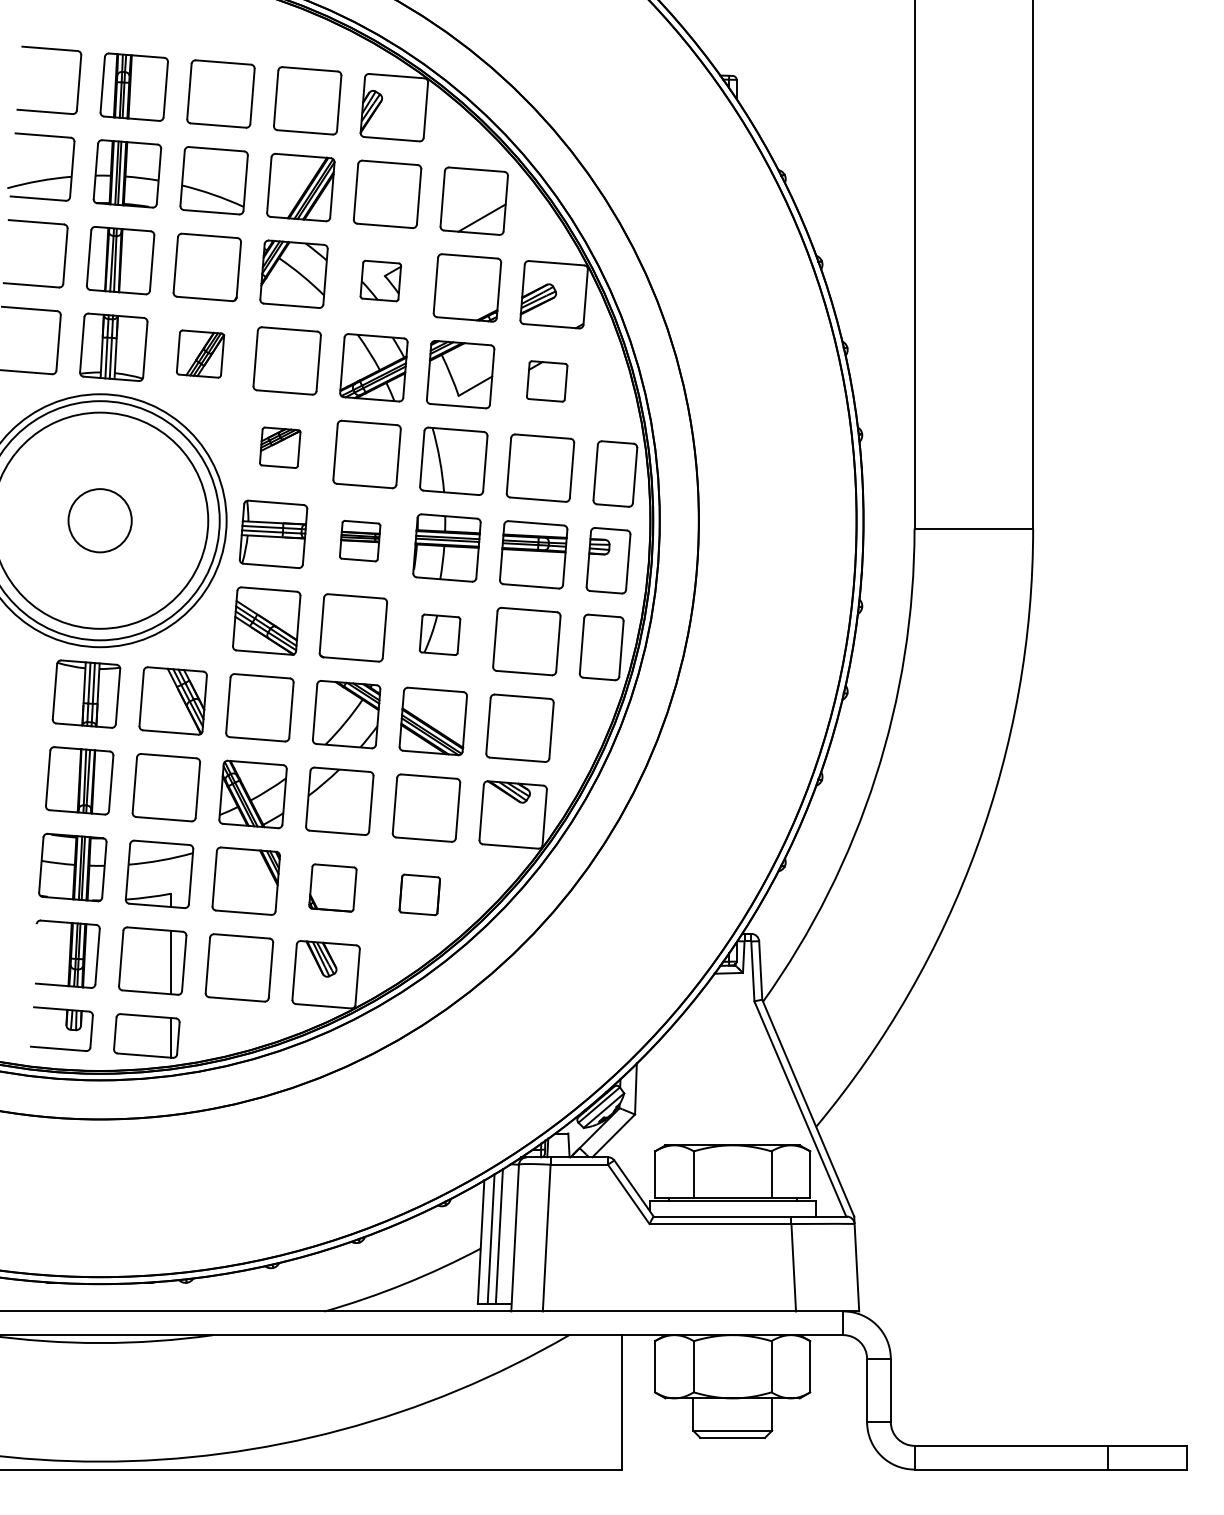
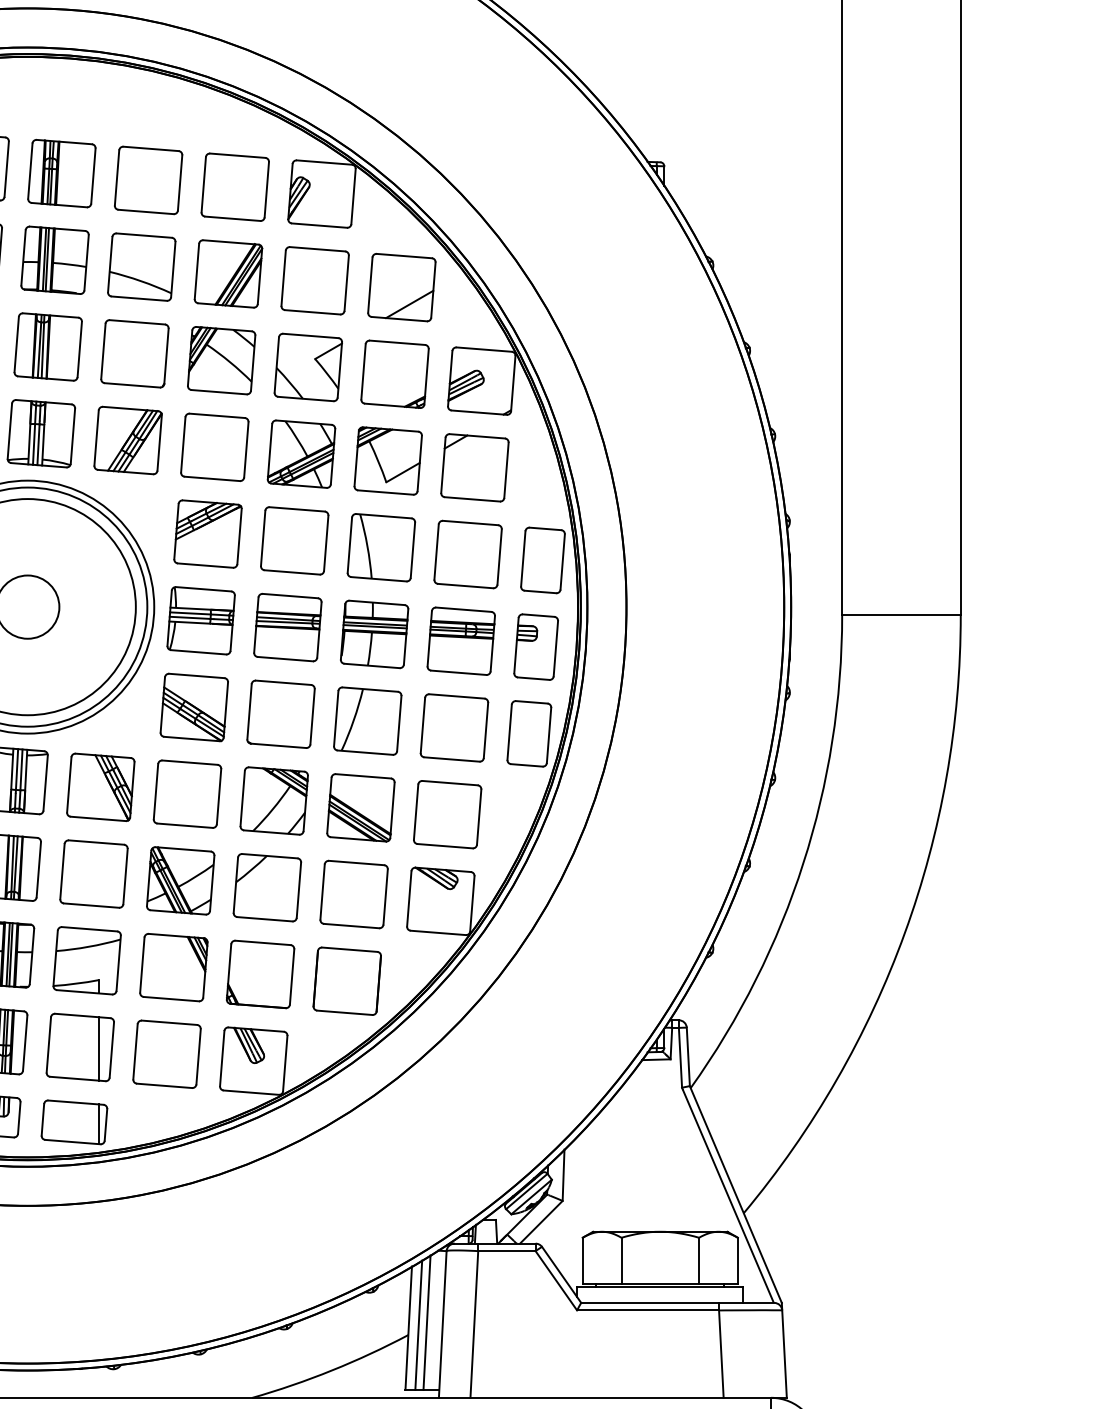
part: (380, 280) -> (308, 366), size x1.67
part: (200, 353) -> (128, 439), size x1.43
part: (546, 381) -> (474, 467), size x1.67
part: (279, 447) -> (207, 533), size x1.67
part: (359, 540) -> (287, 626), size x1.67
part: (439, 634) -> (367, 720), size x1.67
part: (332, 887) -> (260, 973), size x1.43
part: (419, 894) -> (347, 980), size x1.67

